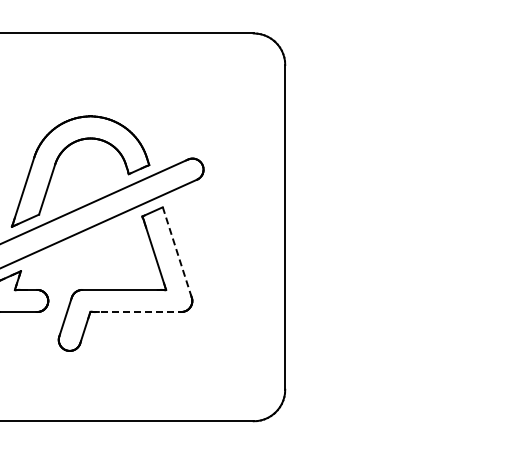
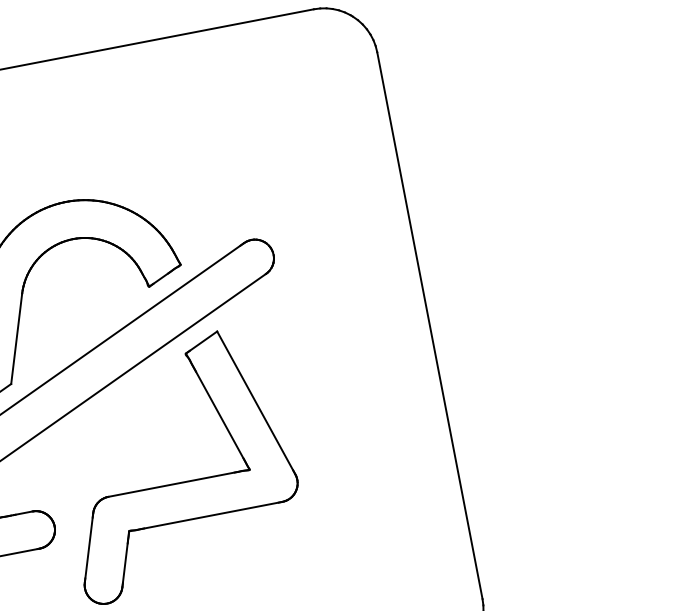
line: (177, 251) -> (256, 401), dashed -> solid
line: (136, 312) -> (207, 517), dashed -> solid

